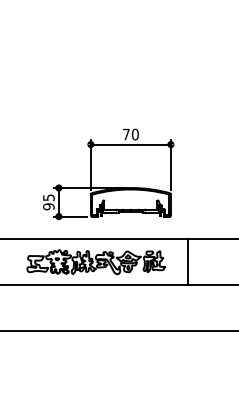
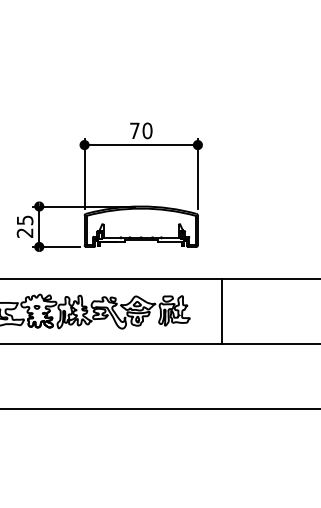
text: (48, 206) -> (24, 232), 95 -> 25

